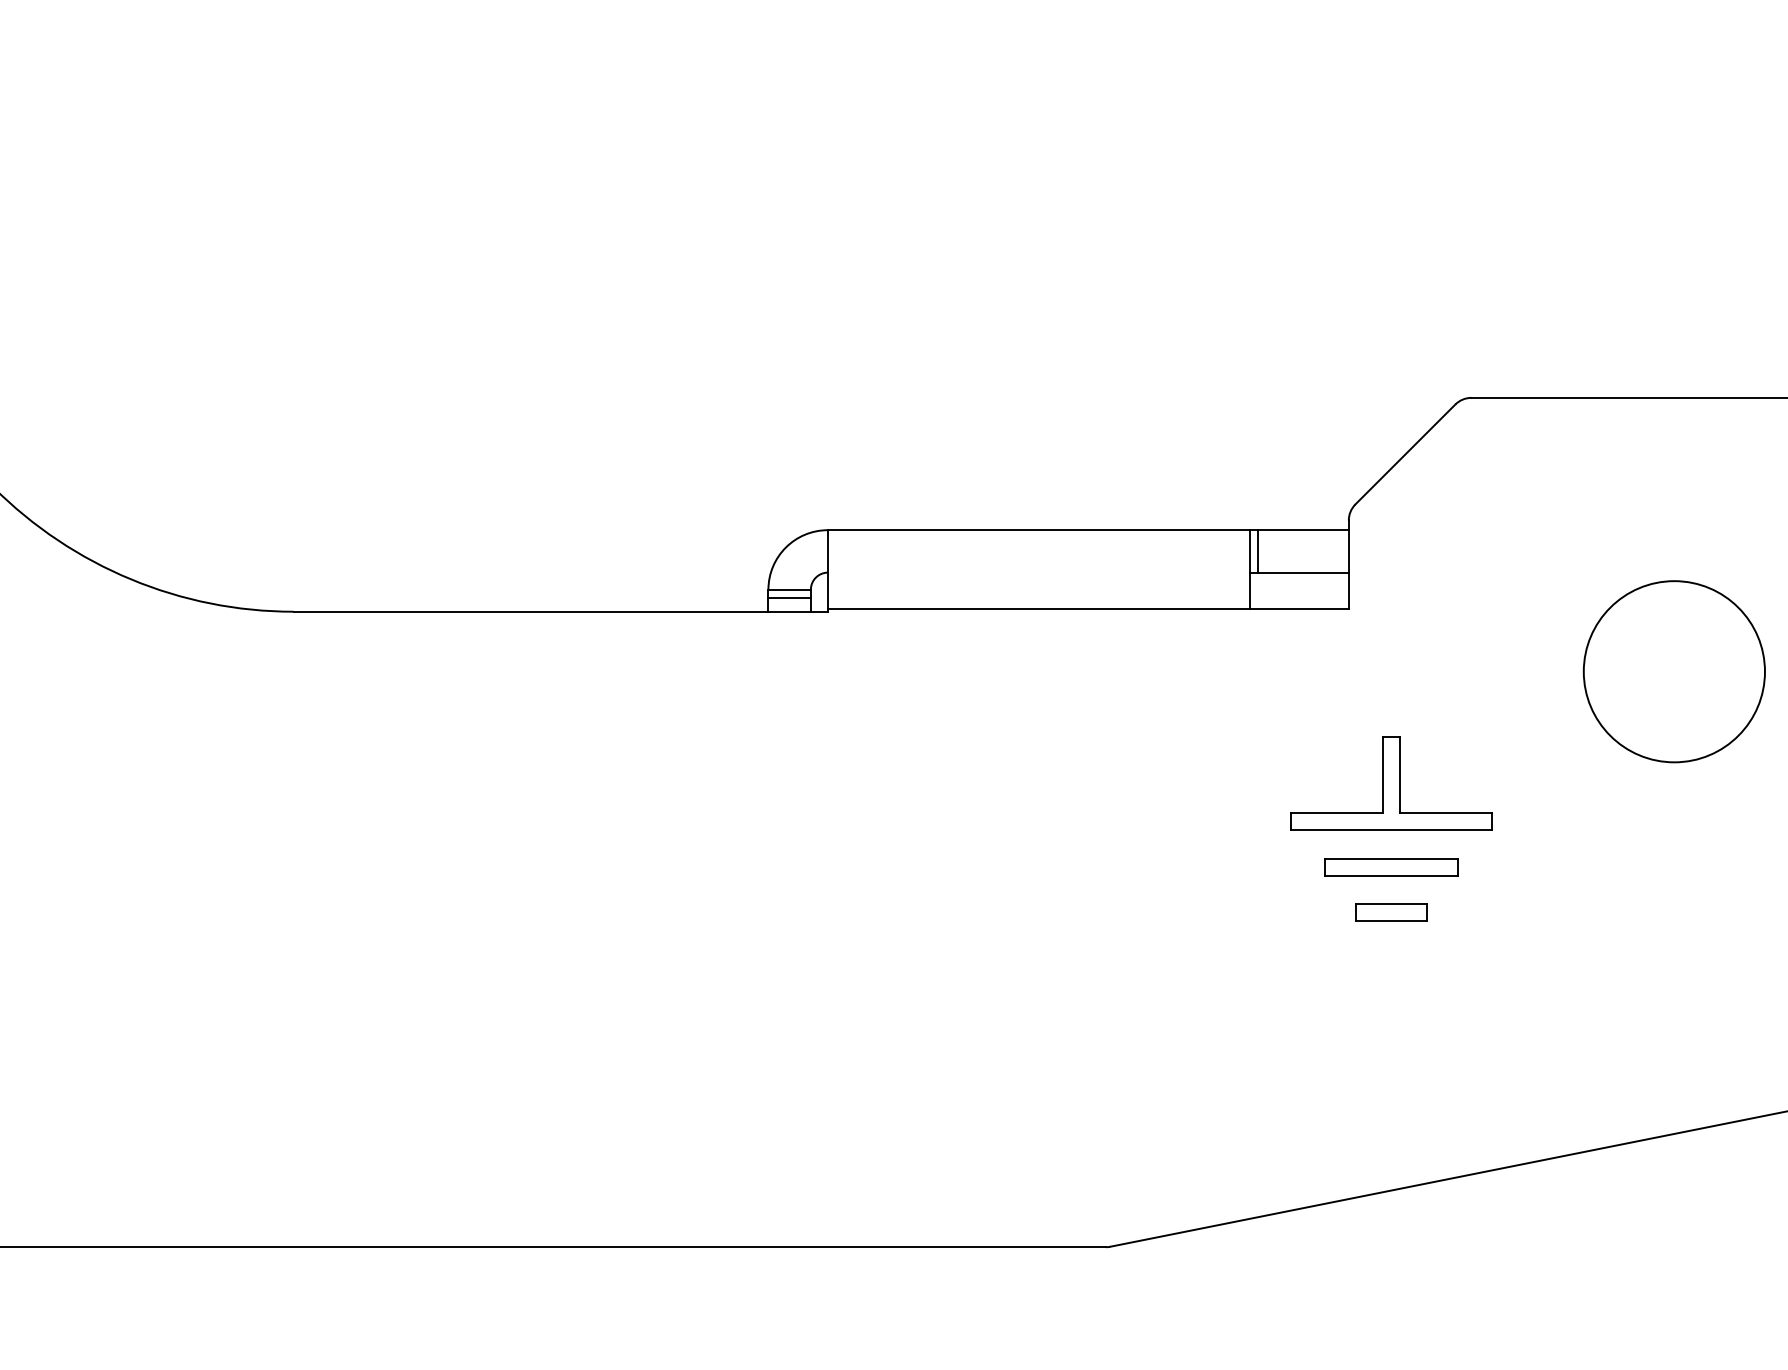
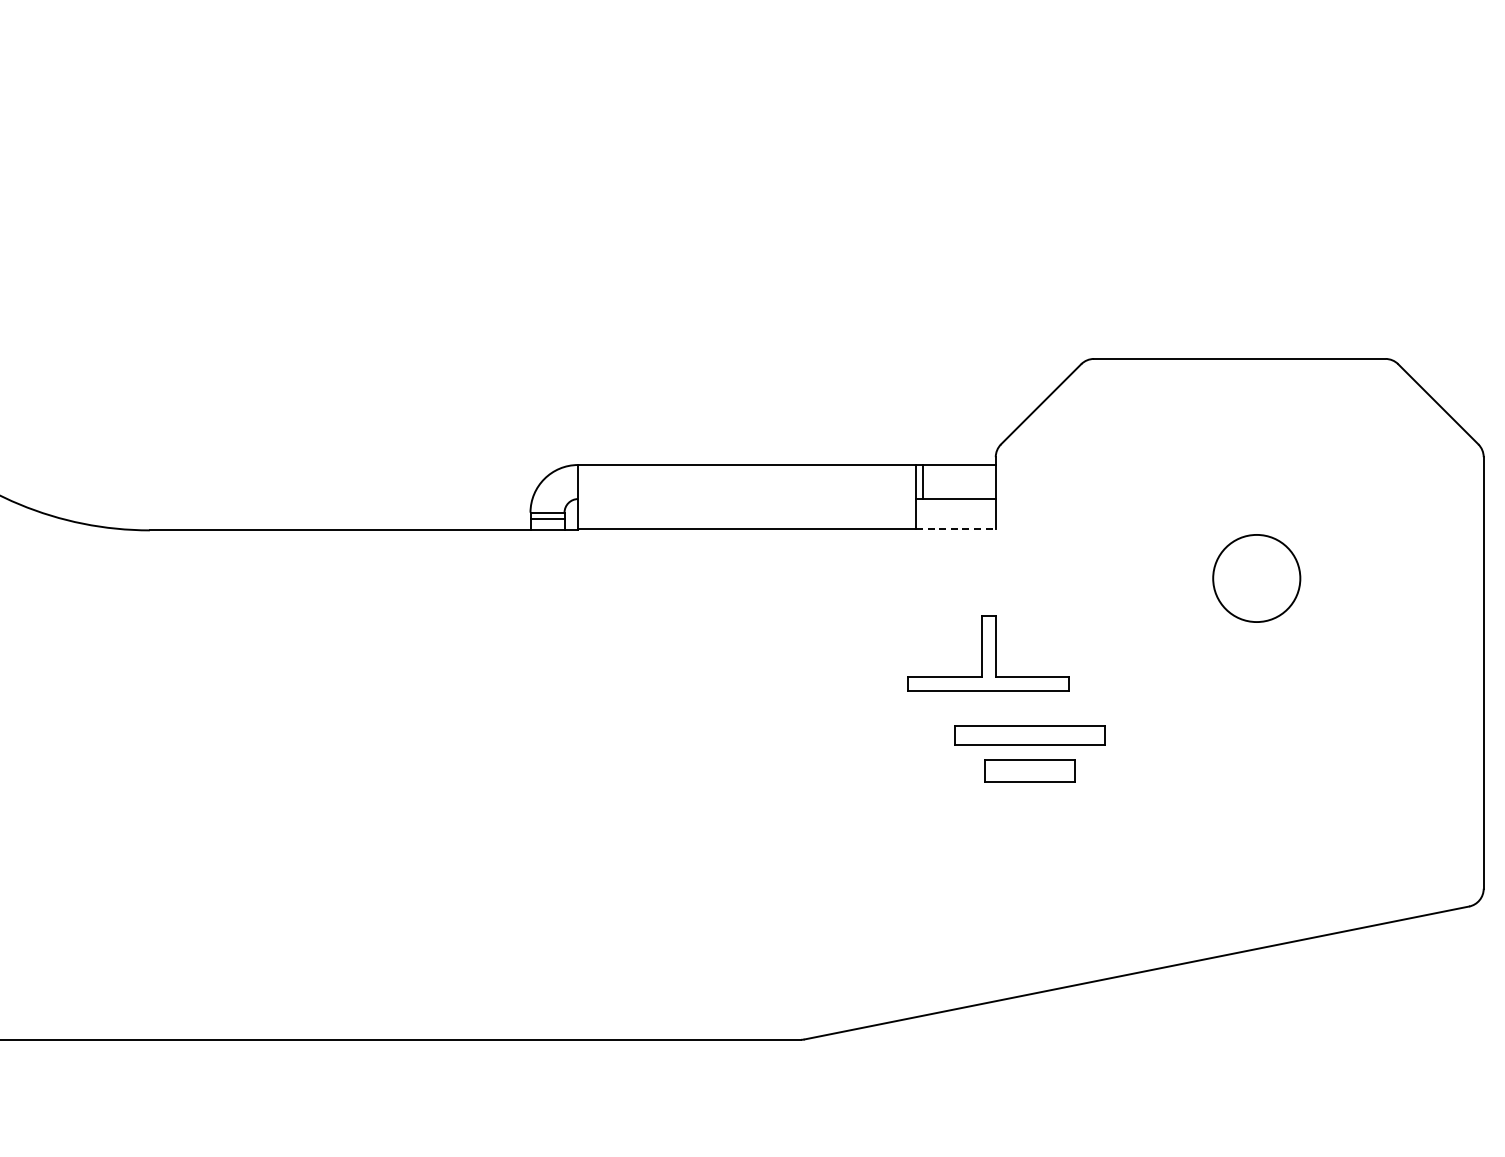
line: (1299, 609) -> (956, 528), solid -> dashed
circle: (1674, 671) -> (1256, 578), size x0.6
part: (1390, 784) -> (988, 653), moved
part: (1390, 866) -> (1029, 734), size x1.4
part: (1390, 912) -> (1029, 771), size x1.6

